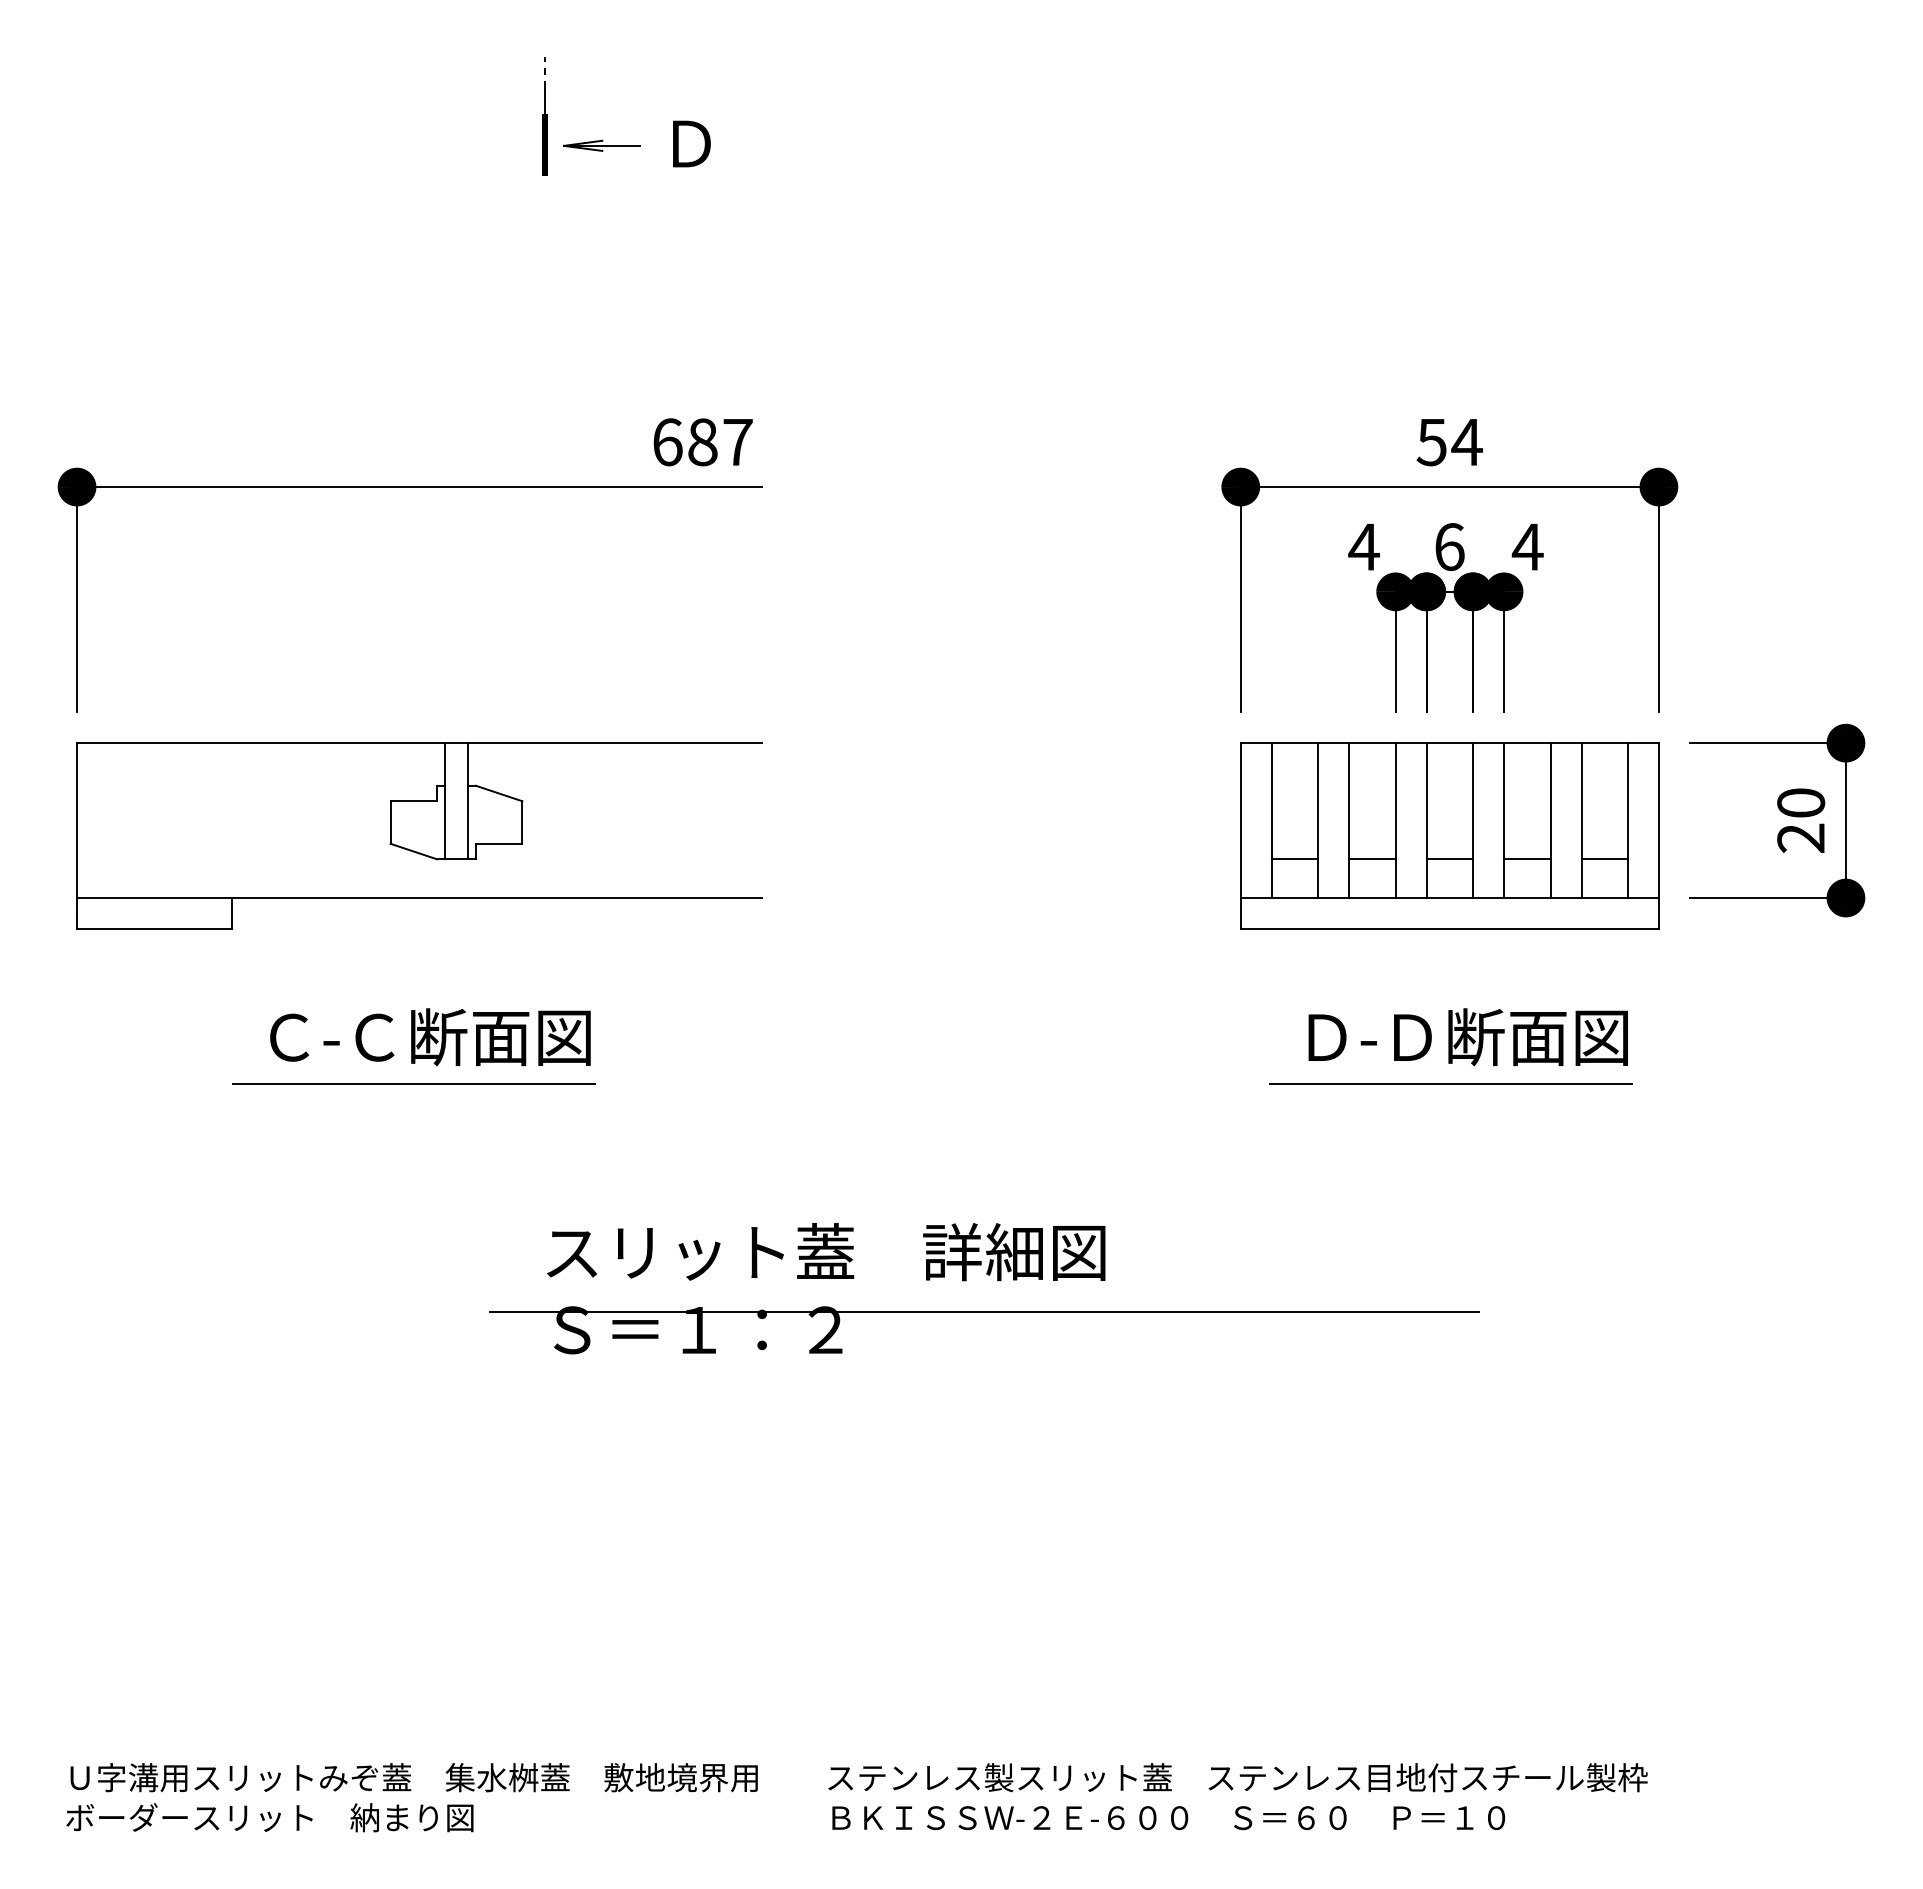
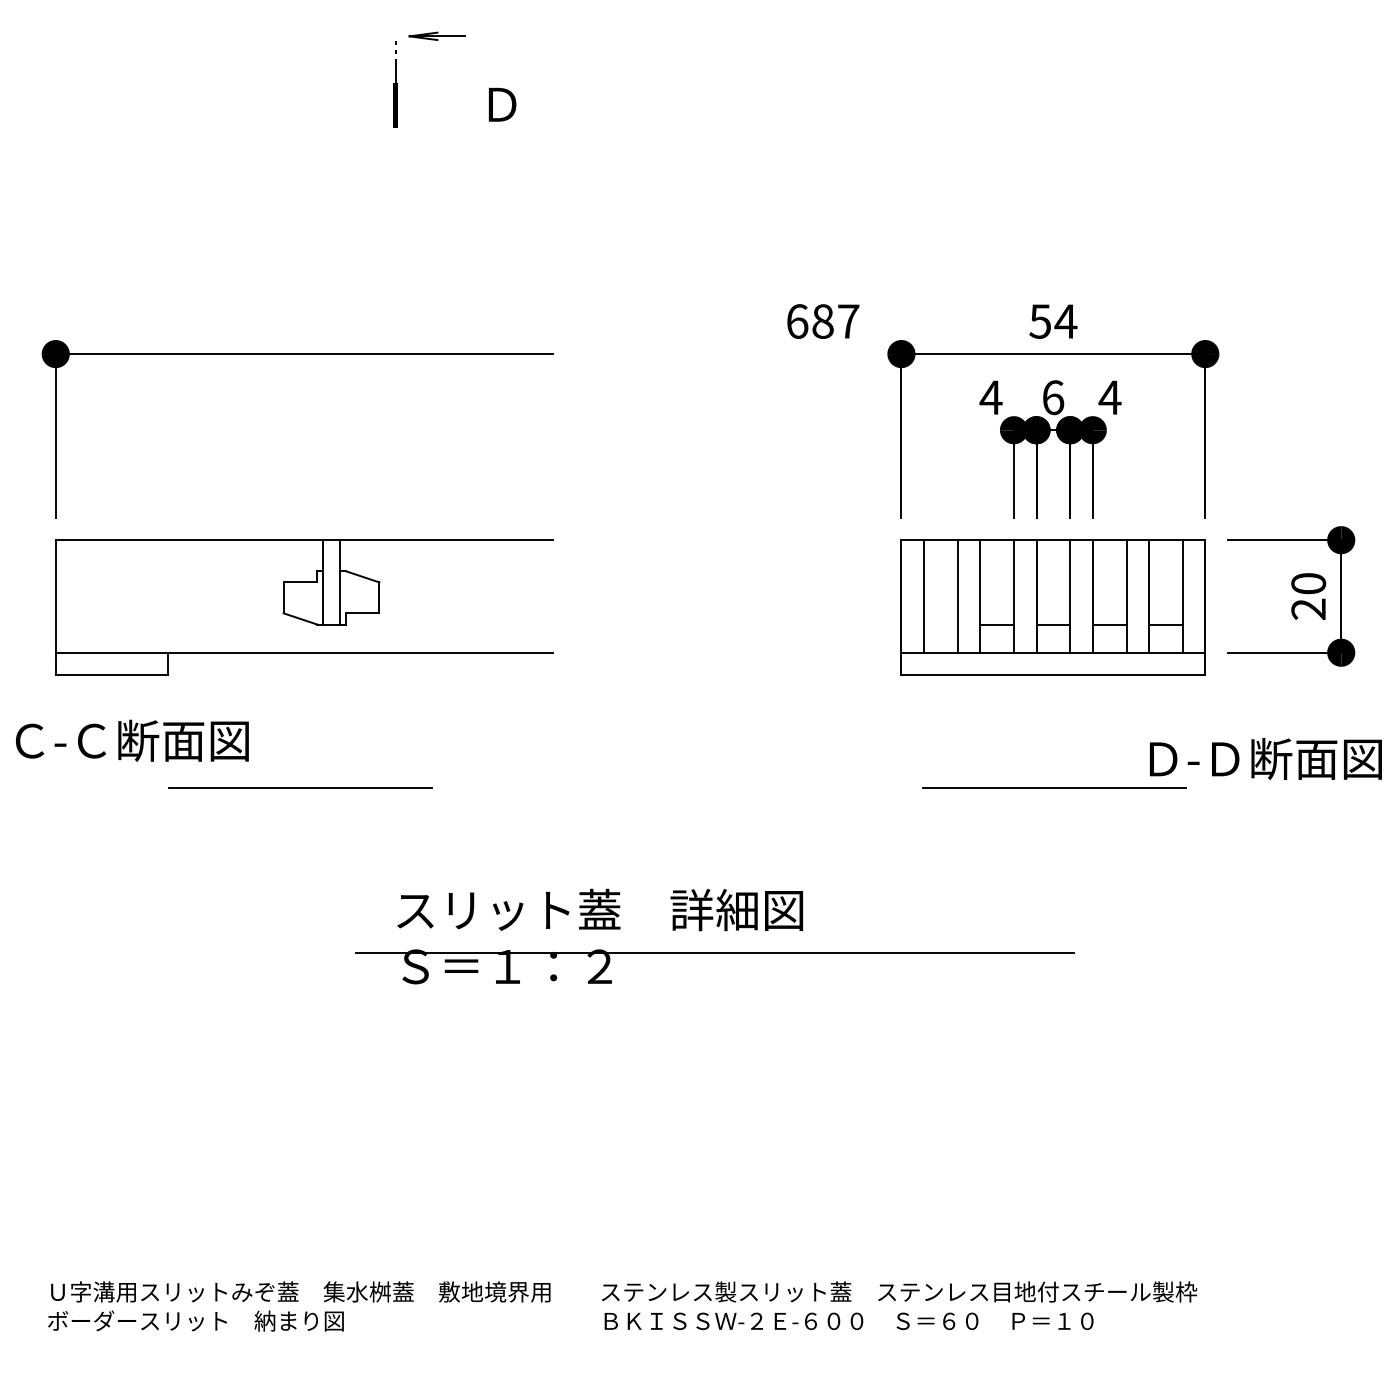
part: (601, 145) -> (436, 36), moved
text: (702, 442) -> (822, 321), moved
line: (1294, 859) -> (940, 624), removed
text: (430, 1037) -> (132, 741), moved
text: (1467, 1037) -> (1265, 759), moved

